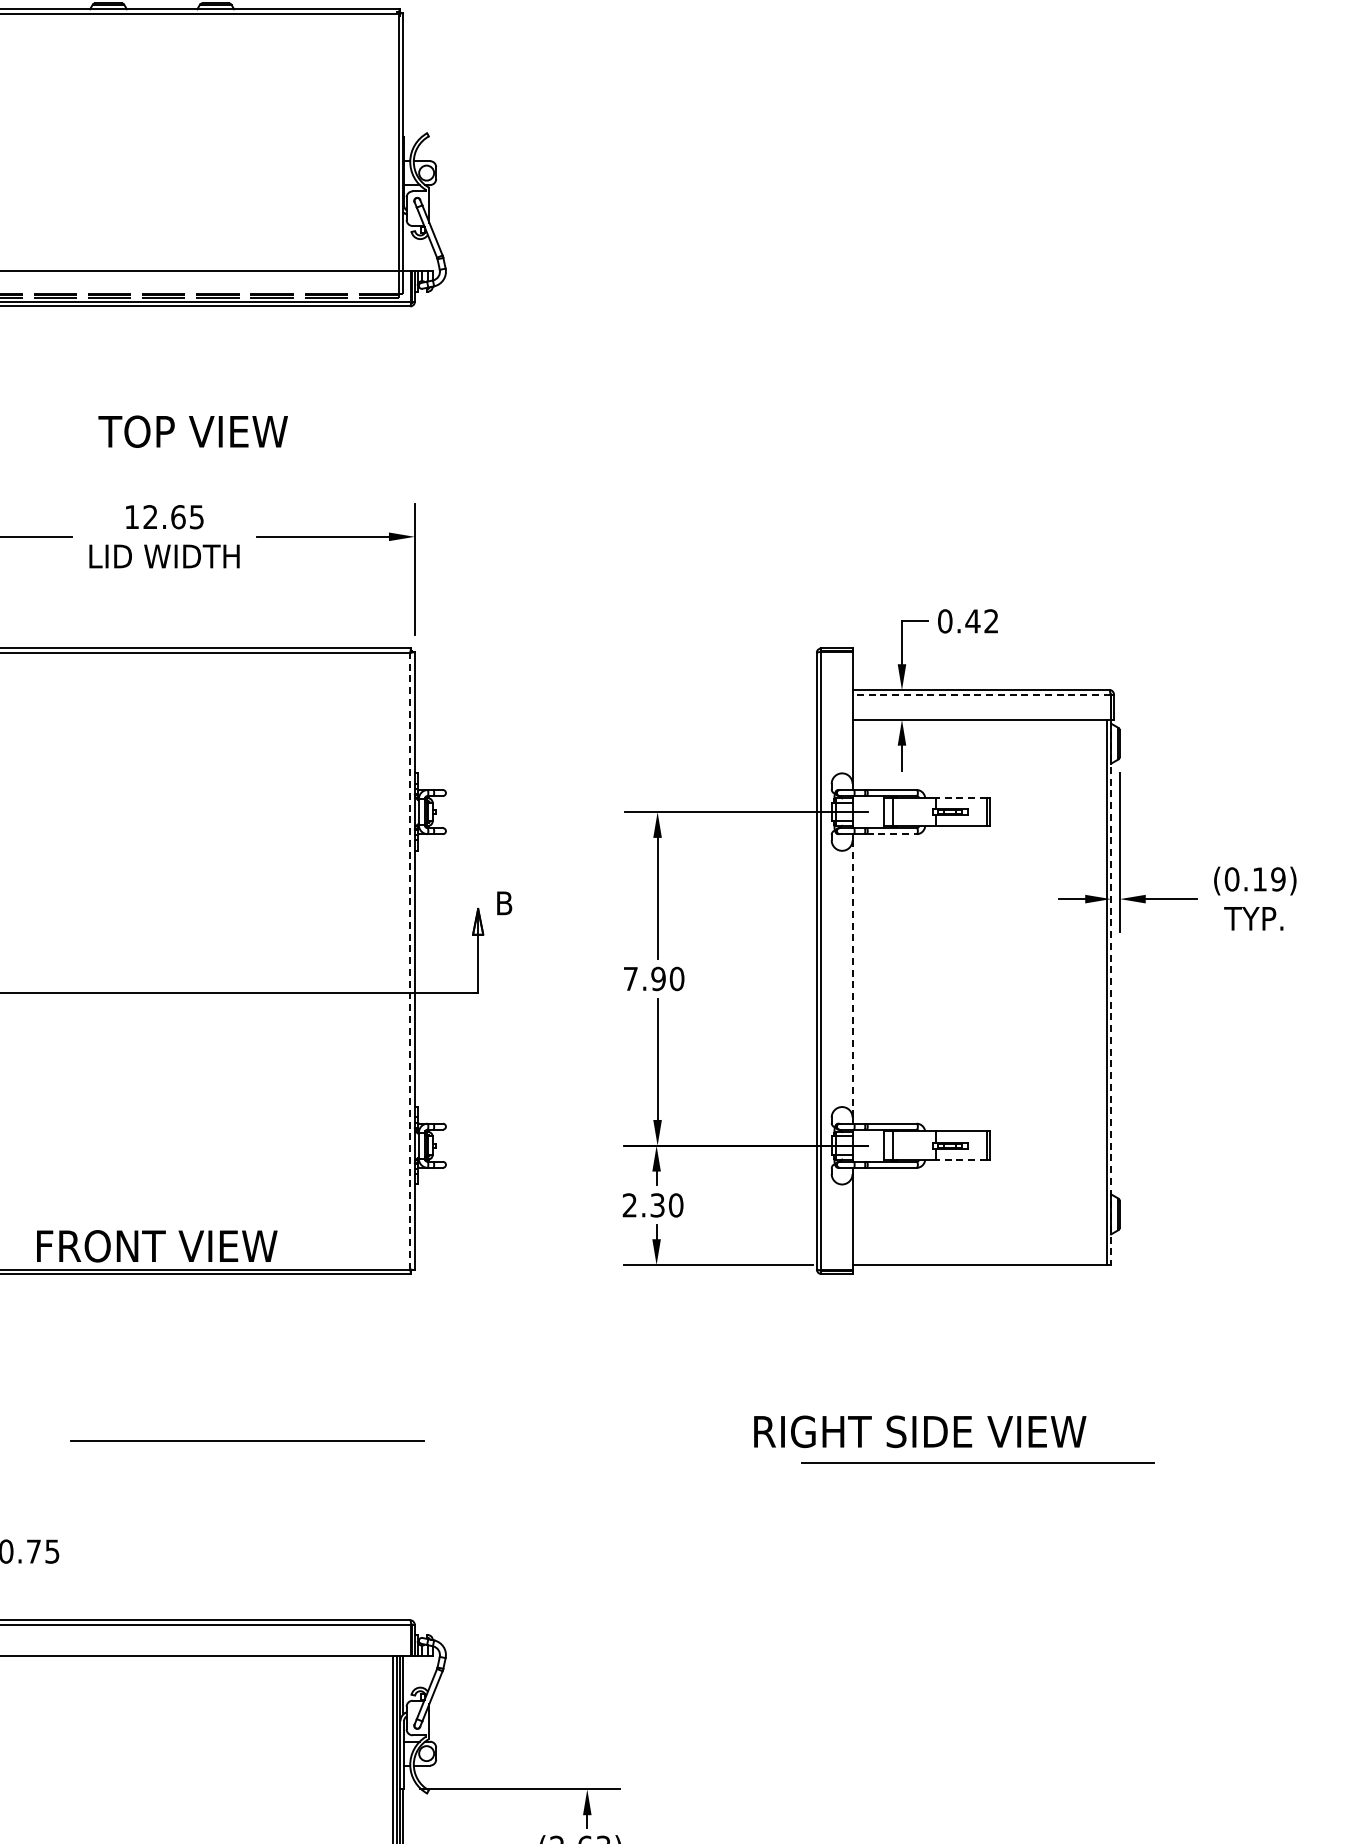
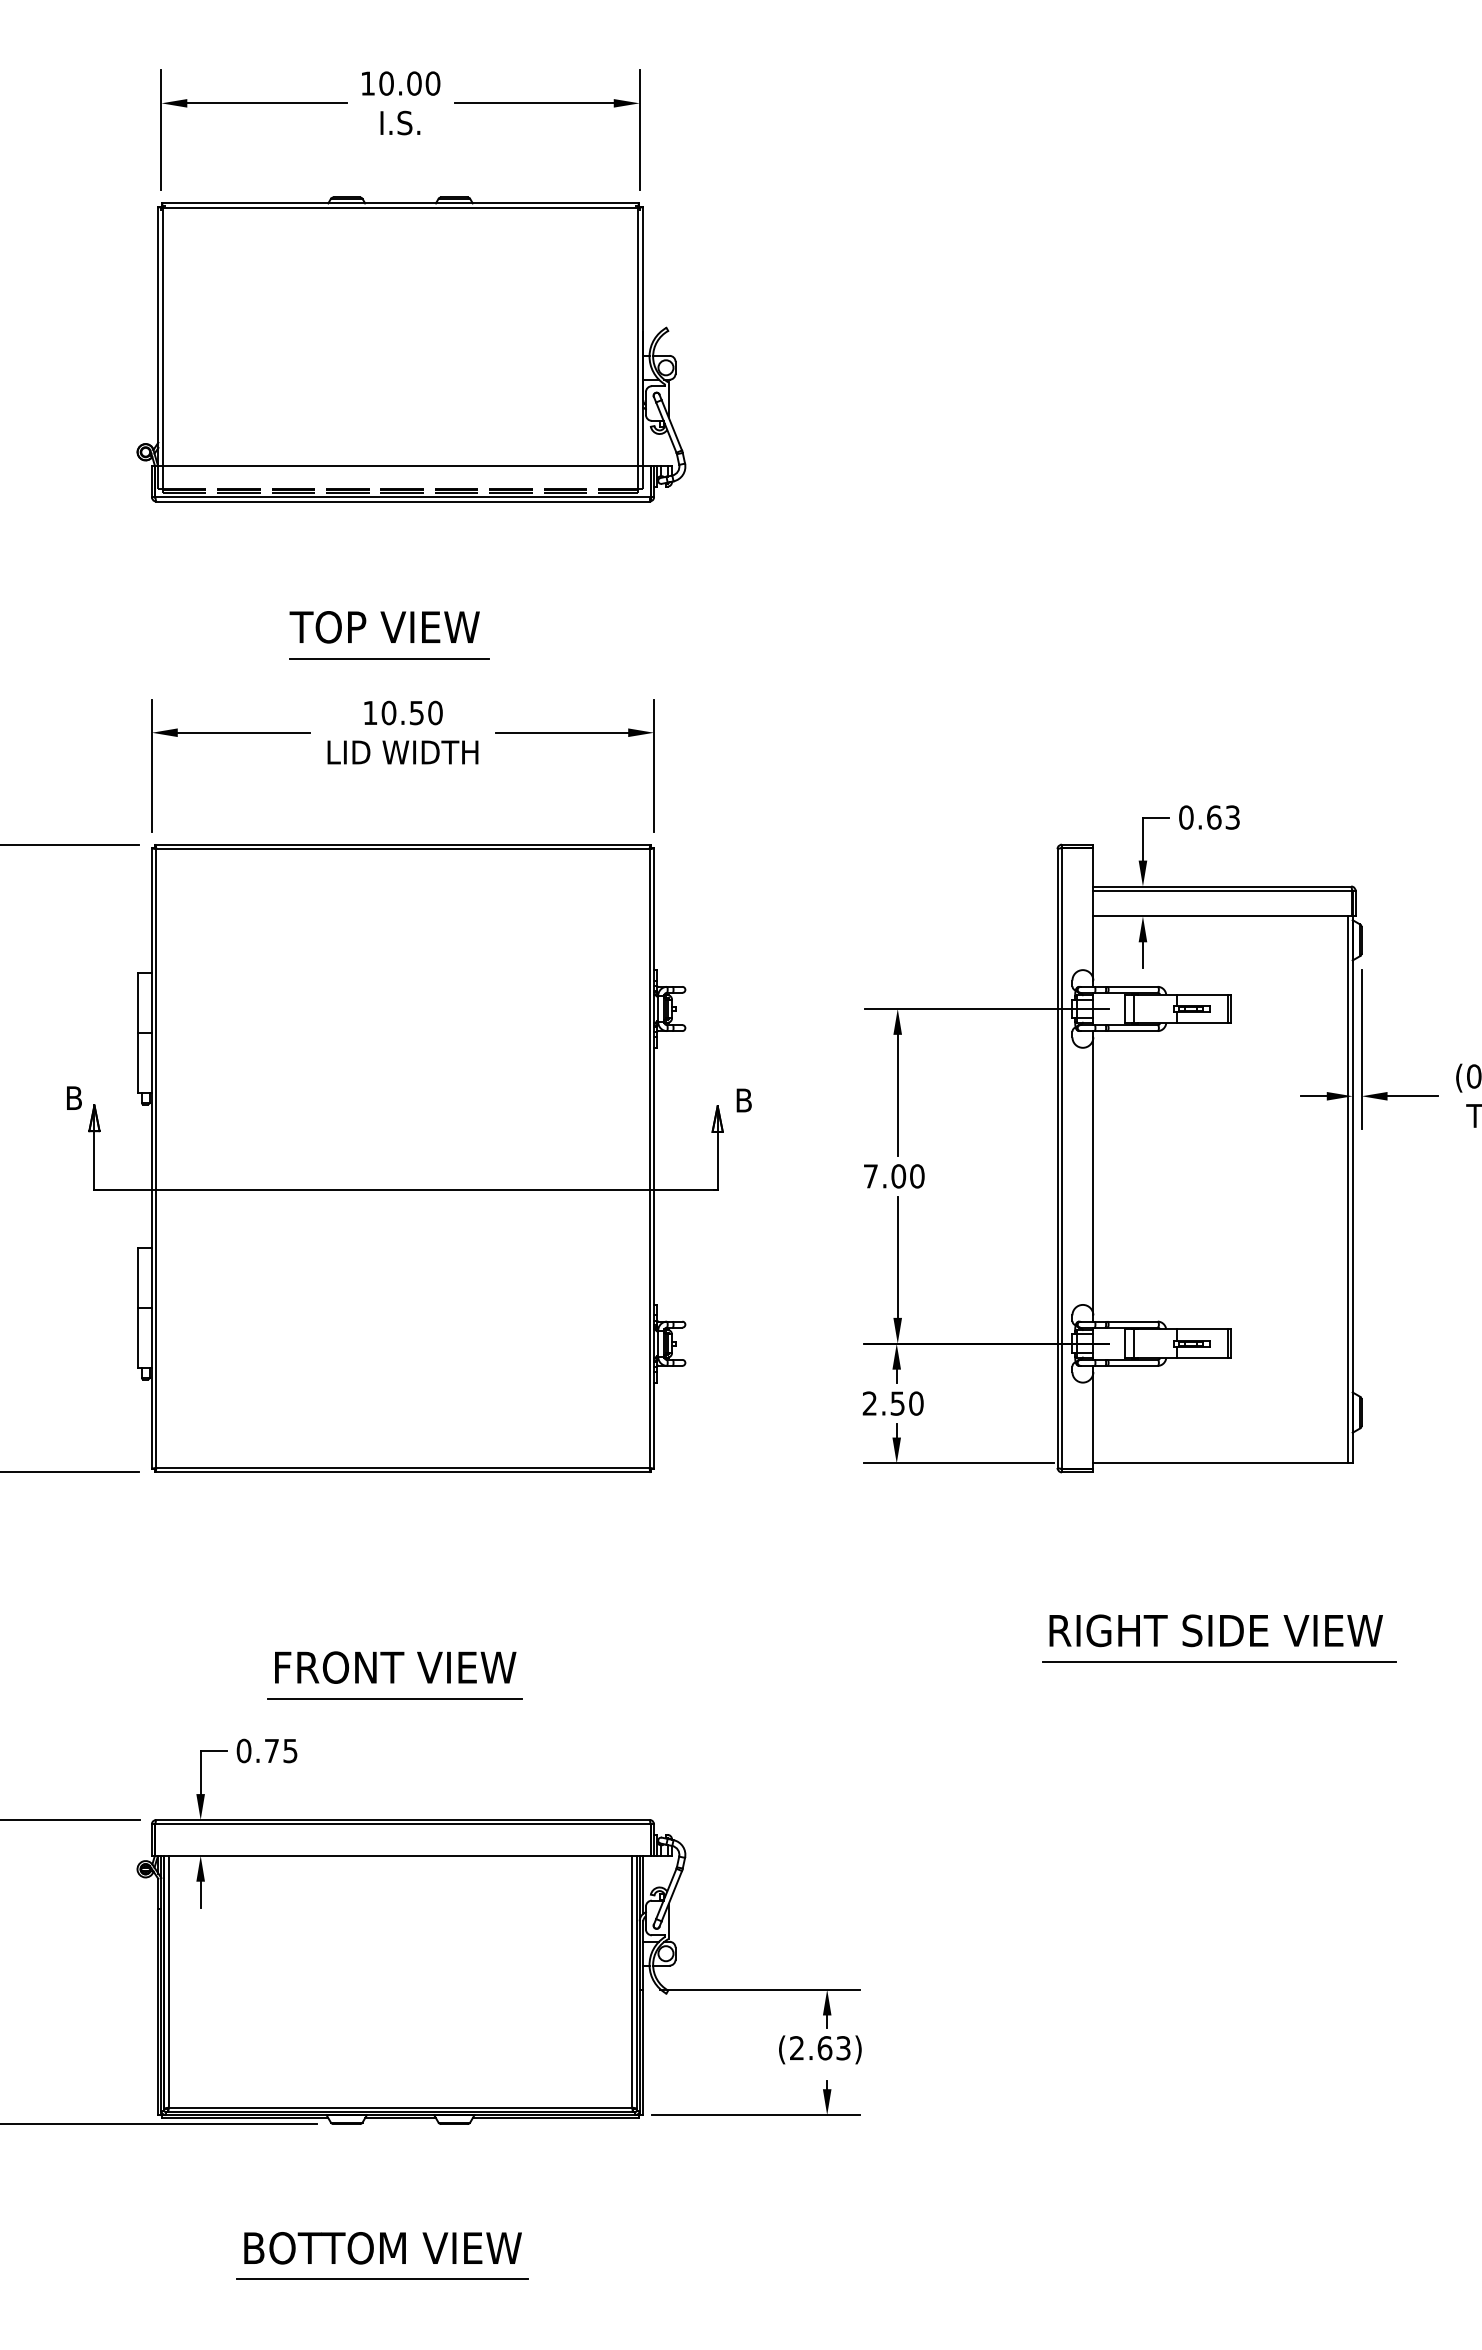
text: (192, 431) -> (384, 627), moved
line: (150, 462) -> (388, 658), added
text: (173, 516) -> (411, 712), 12.65 -> 10.50
text: (981, 621) -> (1222, 817), 0.42 -> 0.63
line: (981, 695) -> (1222, 891), dashed -> solid
line: (961, 797) -> (1202, 994), dashed -> solid
line: (892, 834) -> (1133, 1031), dashed -> solid
line: (410, 961) -> (649, 1158), dashed -> solid
text: (658, 979) -> (898, 1176), 7.90 -> 7.00
line: (852, 979) -> (1093, 1176), dashed -> solid
line: (1110, 992) -> (1352, 1189), dashed -> solid
line: (961, 1160) -> (1202, 1358), dashed -> solid
text: (657, 1204) -> (897, 1402), 2.30 -> 2.50
text: (157, 1246) -> (395, 1667), moved
text: (919, 1431) -> (1215, 1630), moved
line: (247, 1440) -> (486, 1639), removed
line: (156, 1499) -> (394, 1698), added

